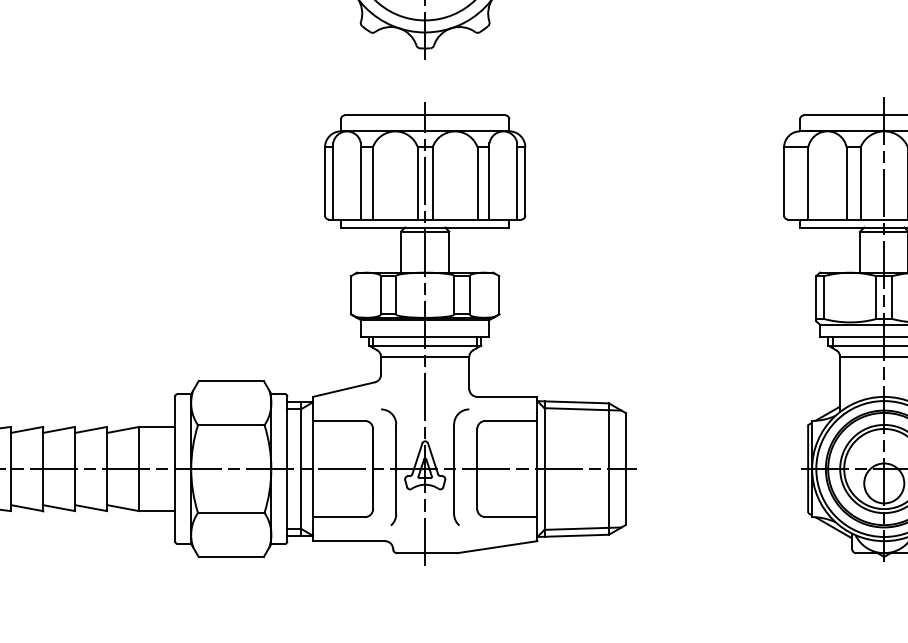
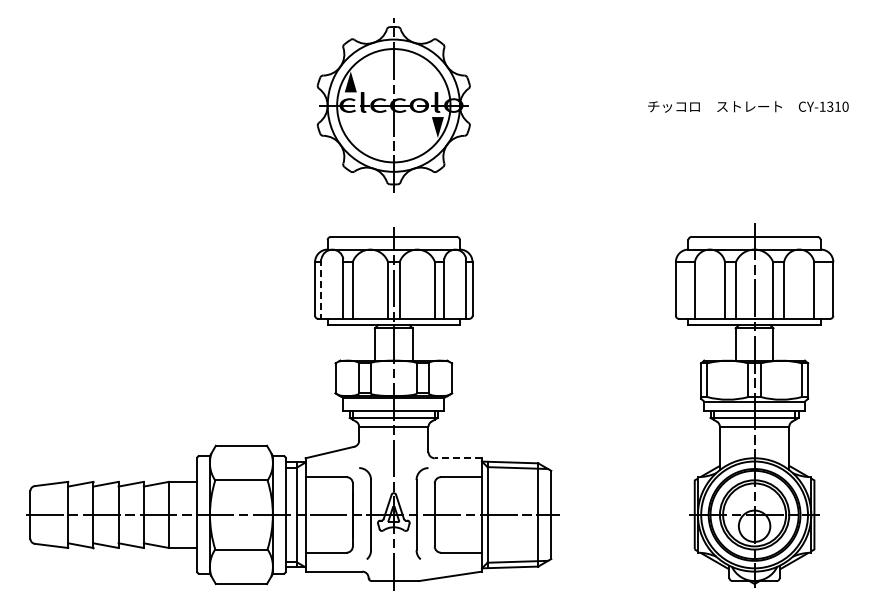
line: (333, 180) -> (321, 288), solid -> dashed
line: (507, 397) -> (458, 458), solid -> dashed

